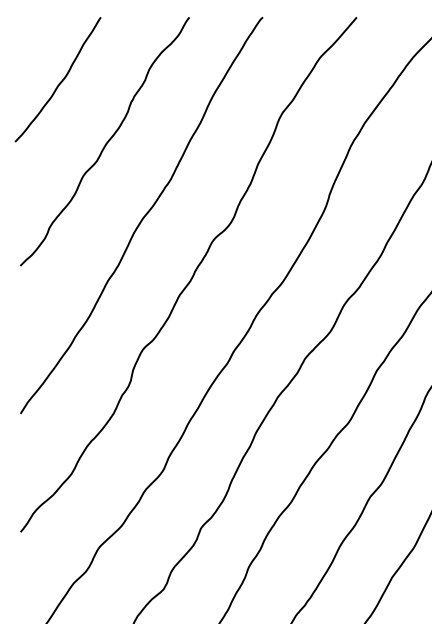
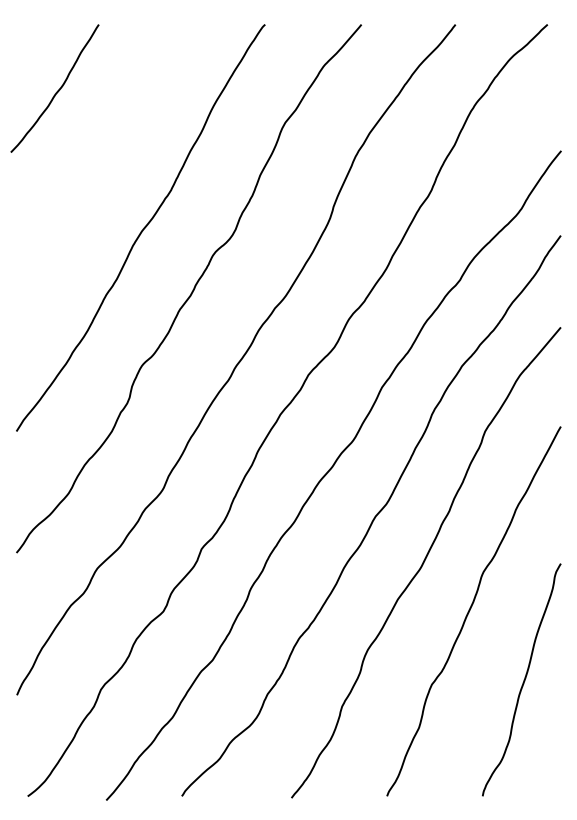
curve: (106, 141) -> (104, 152), removed

